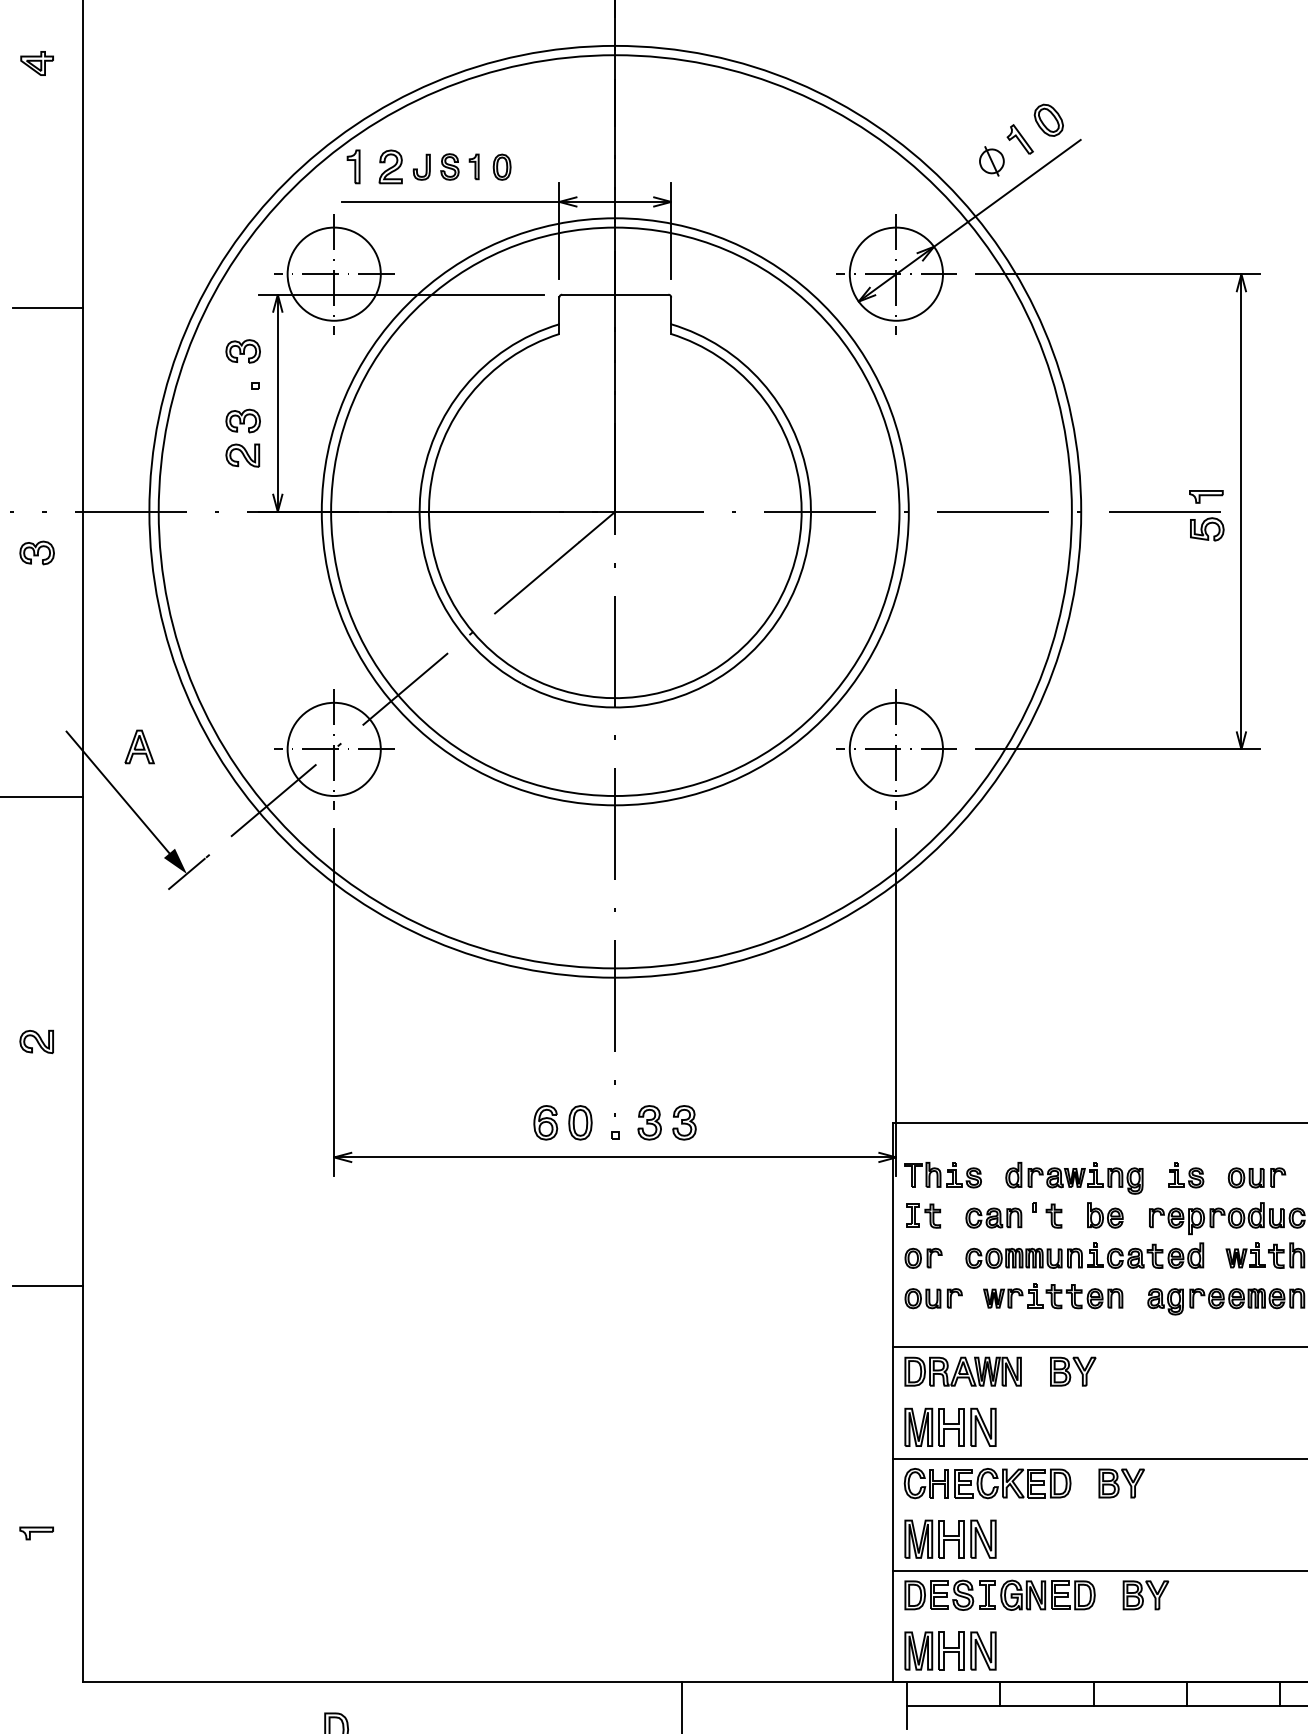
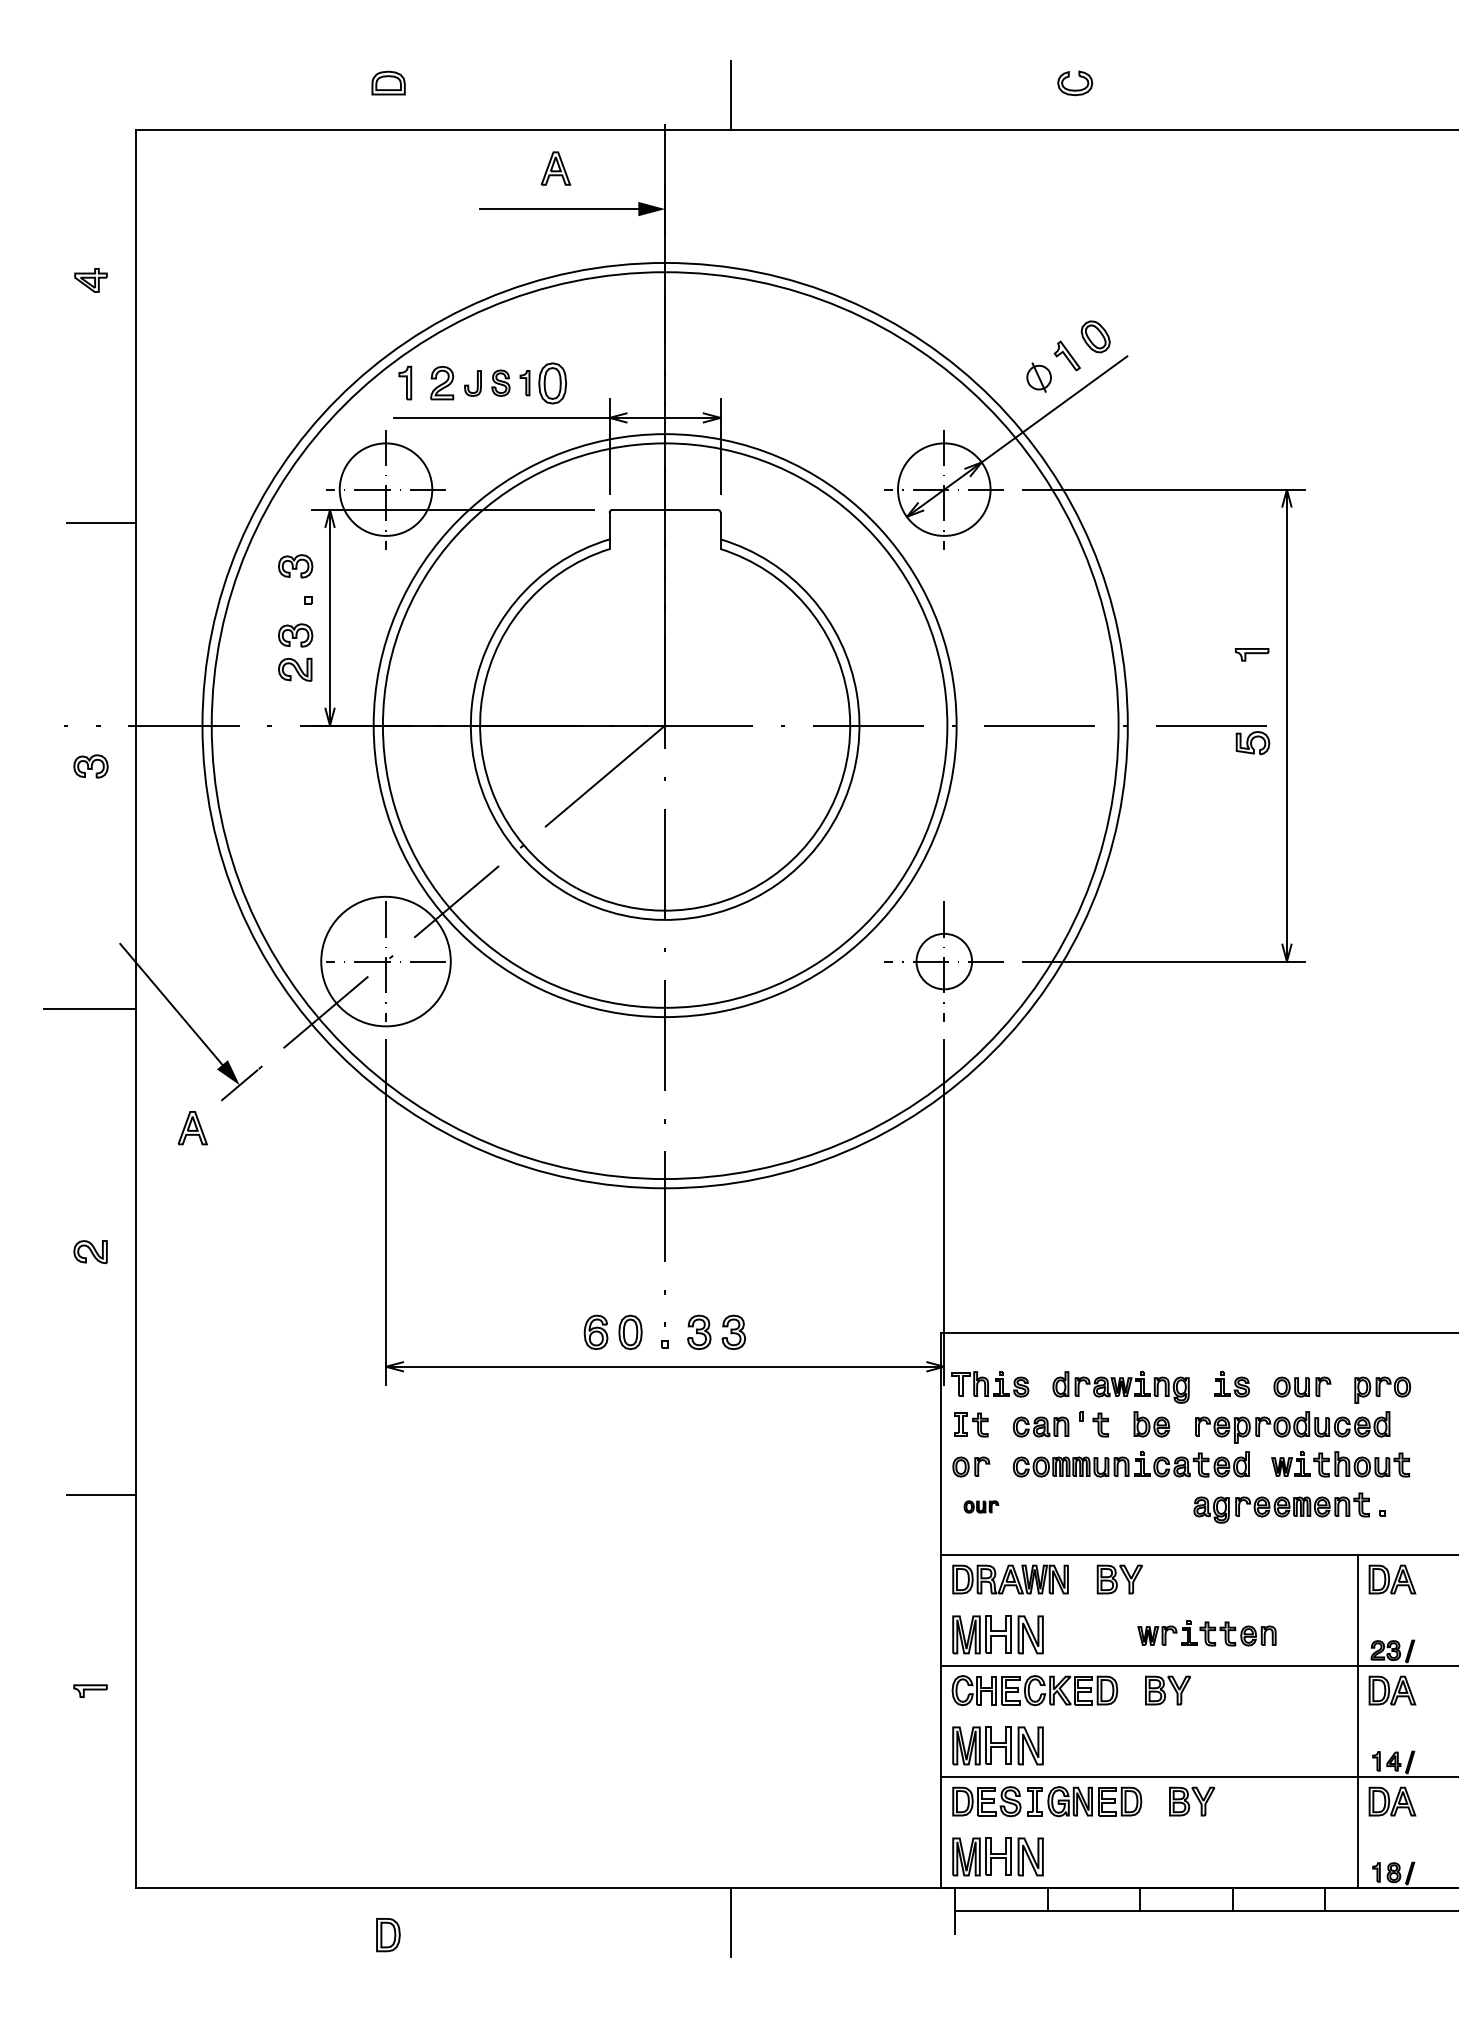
part: (501, 167) -> (552, 383), size x1.6
part: (1205, 496) -> (1251, 654), moved
part: (139, 747) -> (192, 1128), moved
circle: (333, 749) -> (385, 961), size x1.4
circle: (896, 749) -> (944, 961), size x0.6
part: (1052, 1296) -> (1206, 1633), moved
part: (933, 1298) -> (981, 1506), size x0.6
part: (36, 1532) -> (90, 1690), moved

